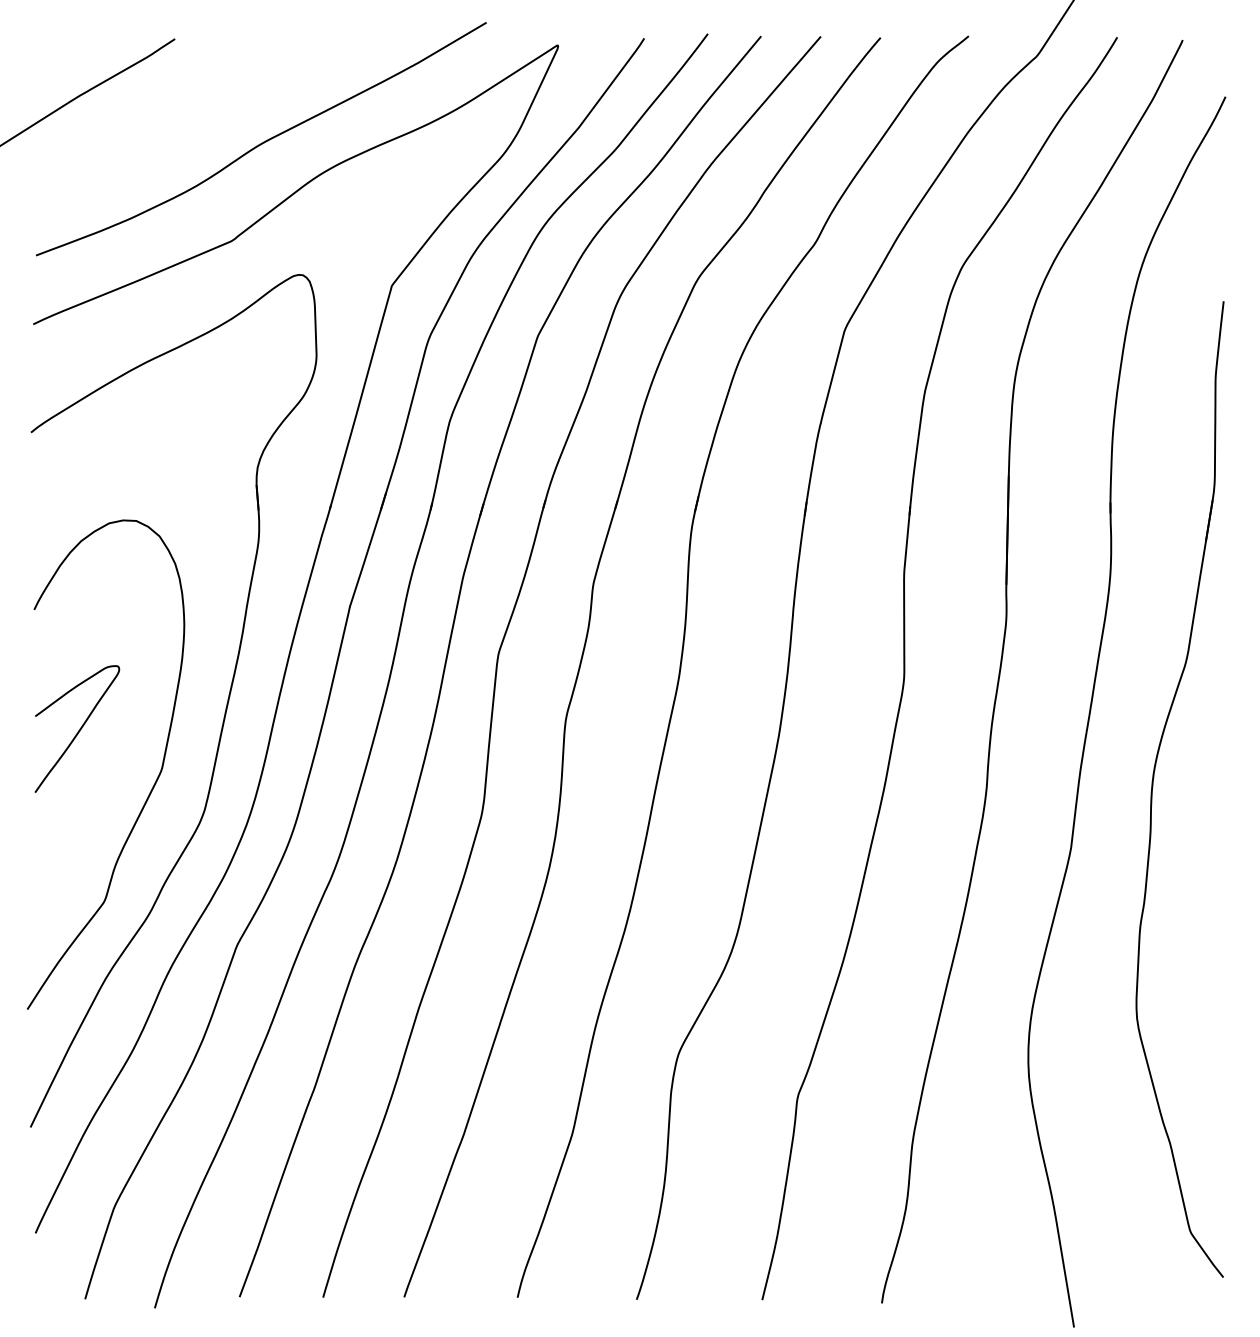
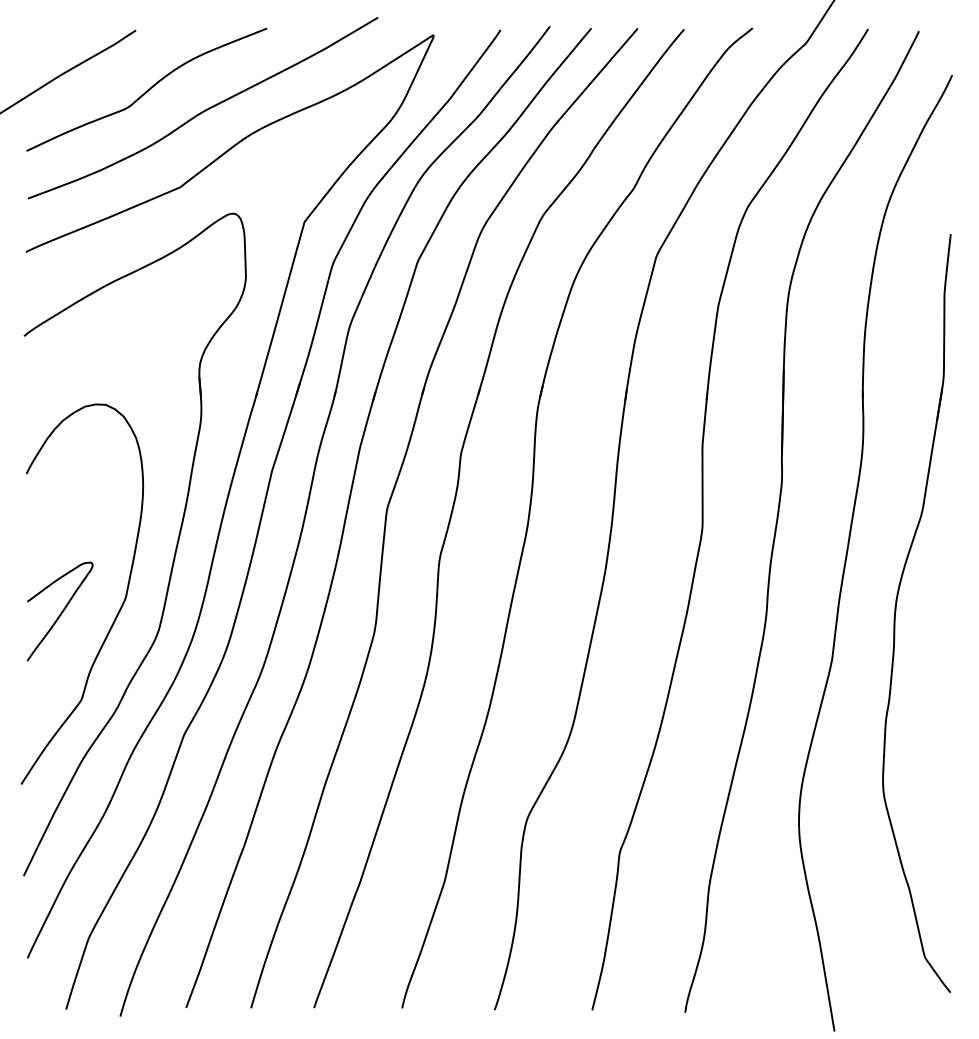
curve: (190, 115) -> (148, 89), added
curve: (79, 728) -> (61, 611), moved

